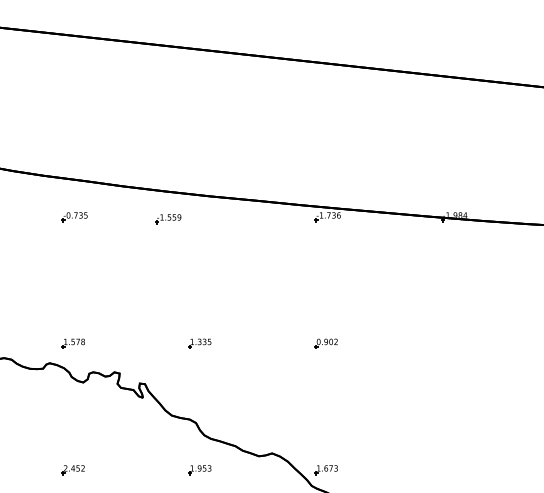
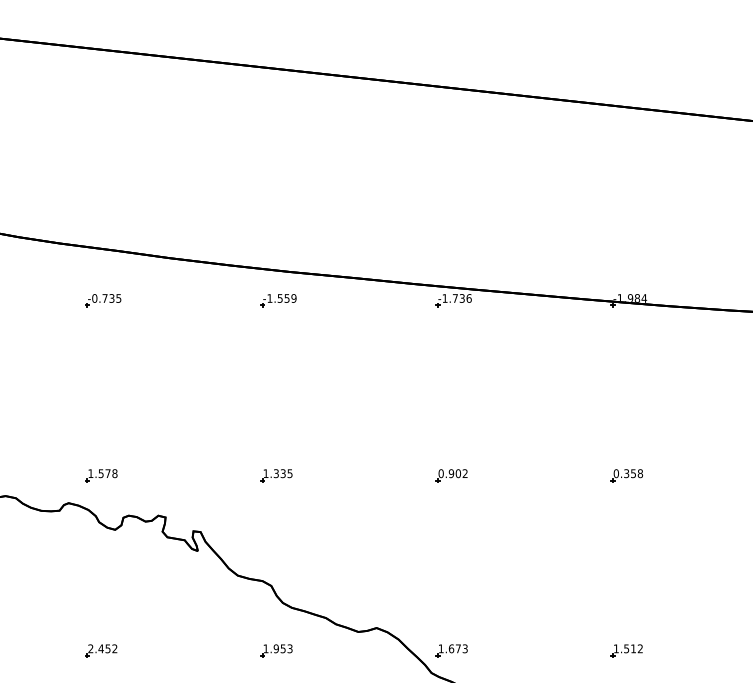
part: (168, 219) -> (278, 301), moved
part: (452, 343) -> (626, 475), added
part: (452, 470) -> (626, 651), added

